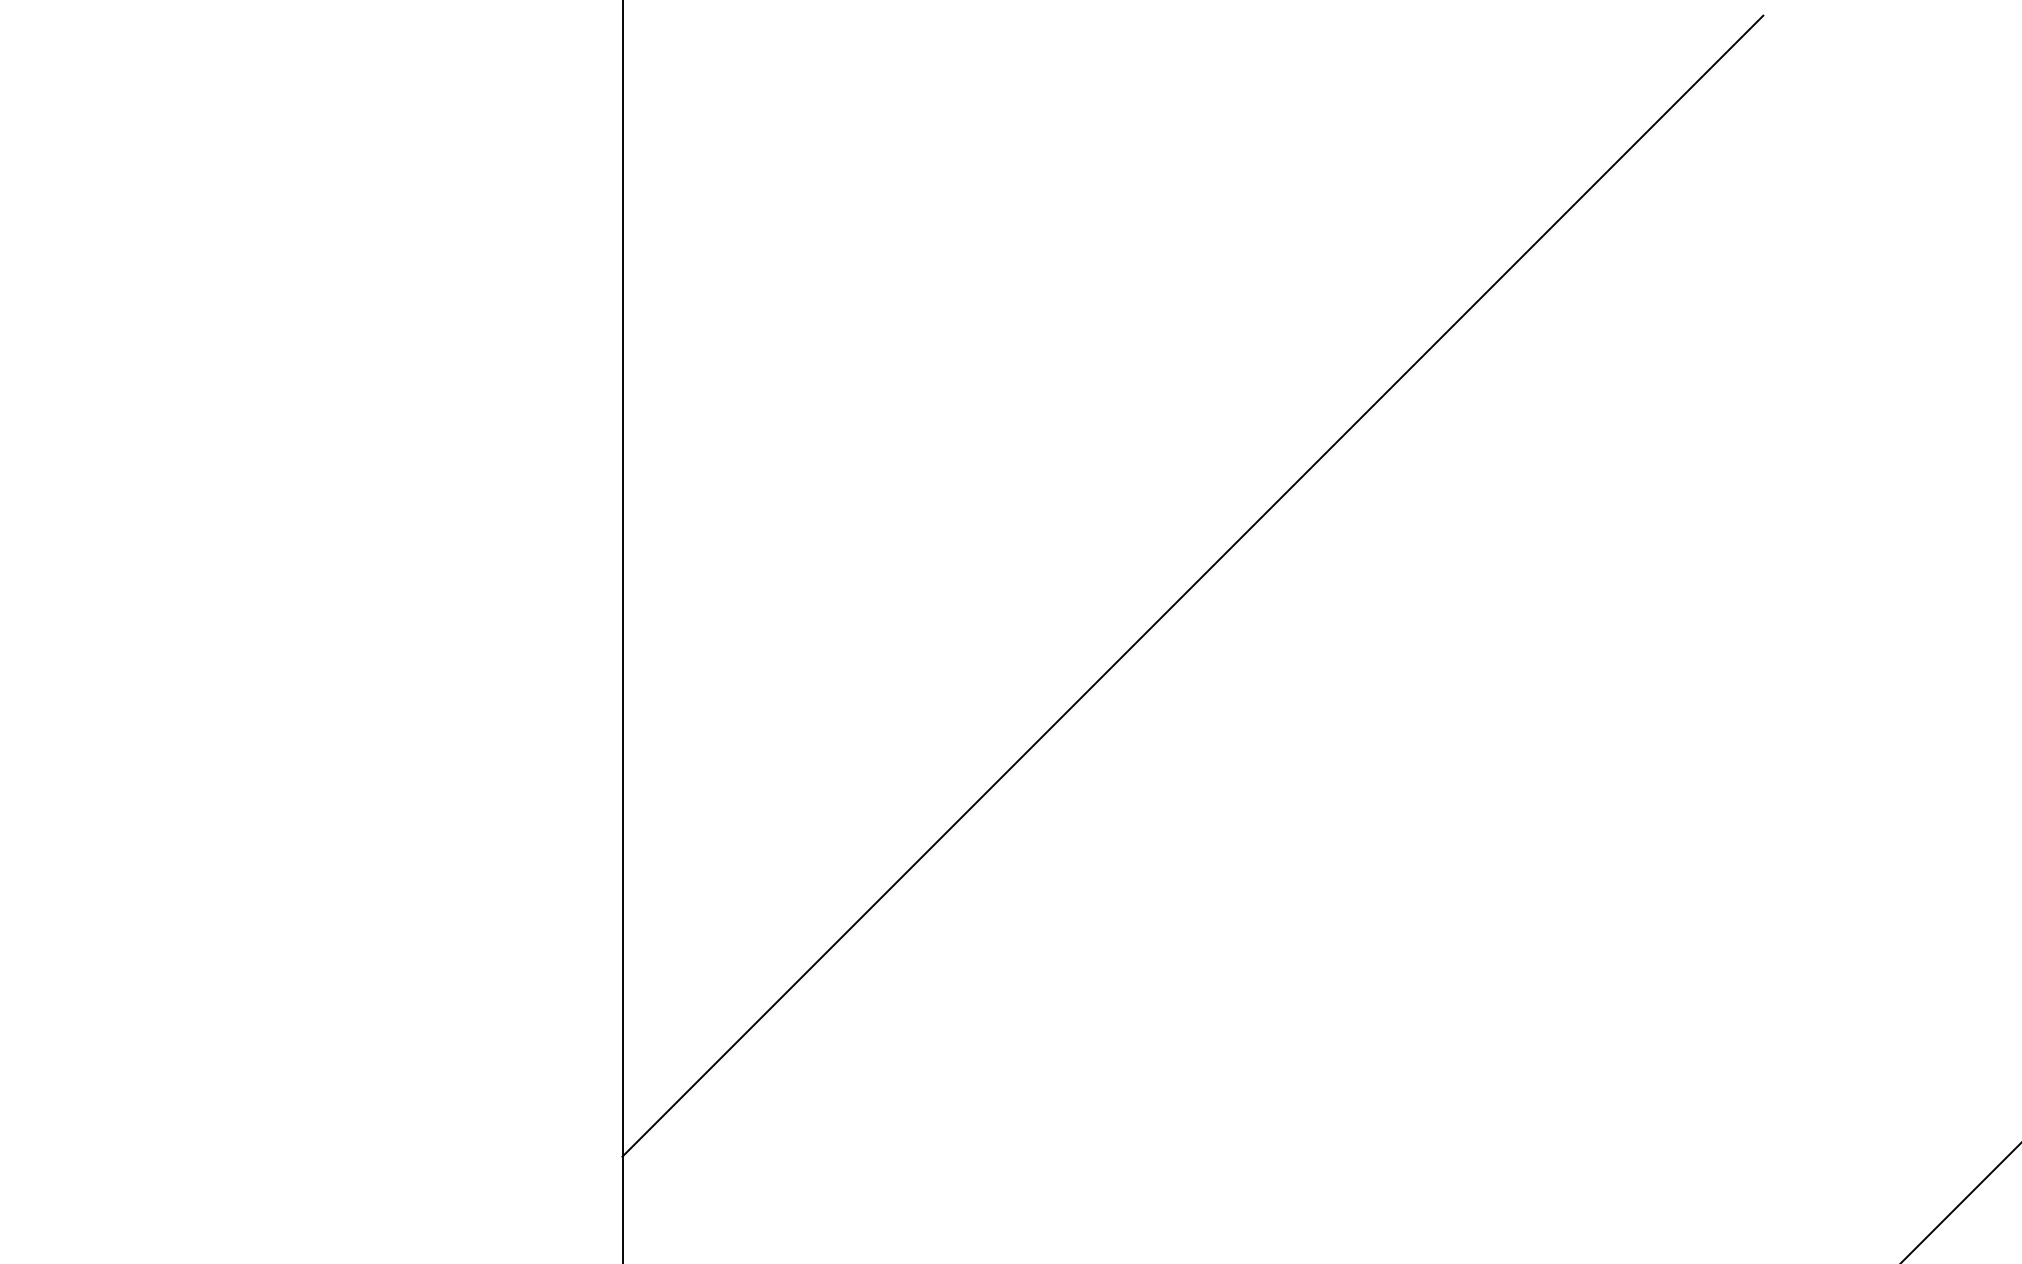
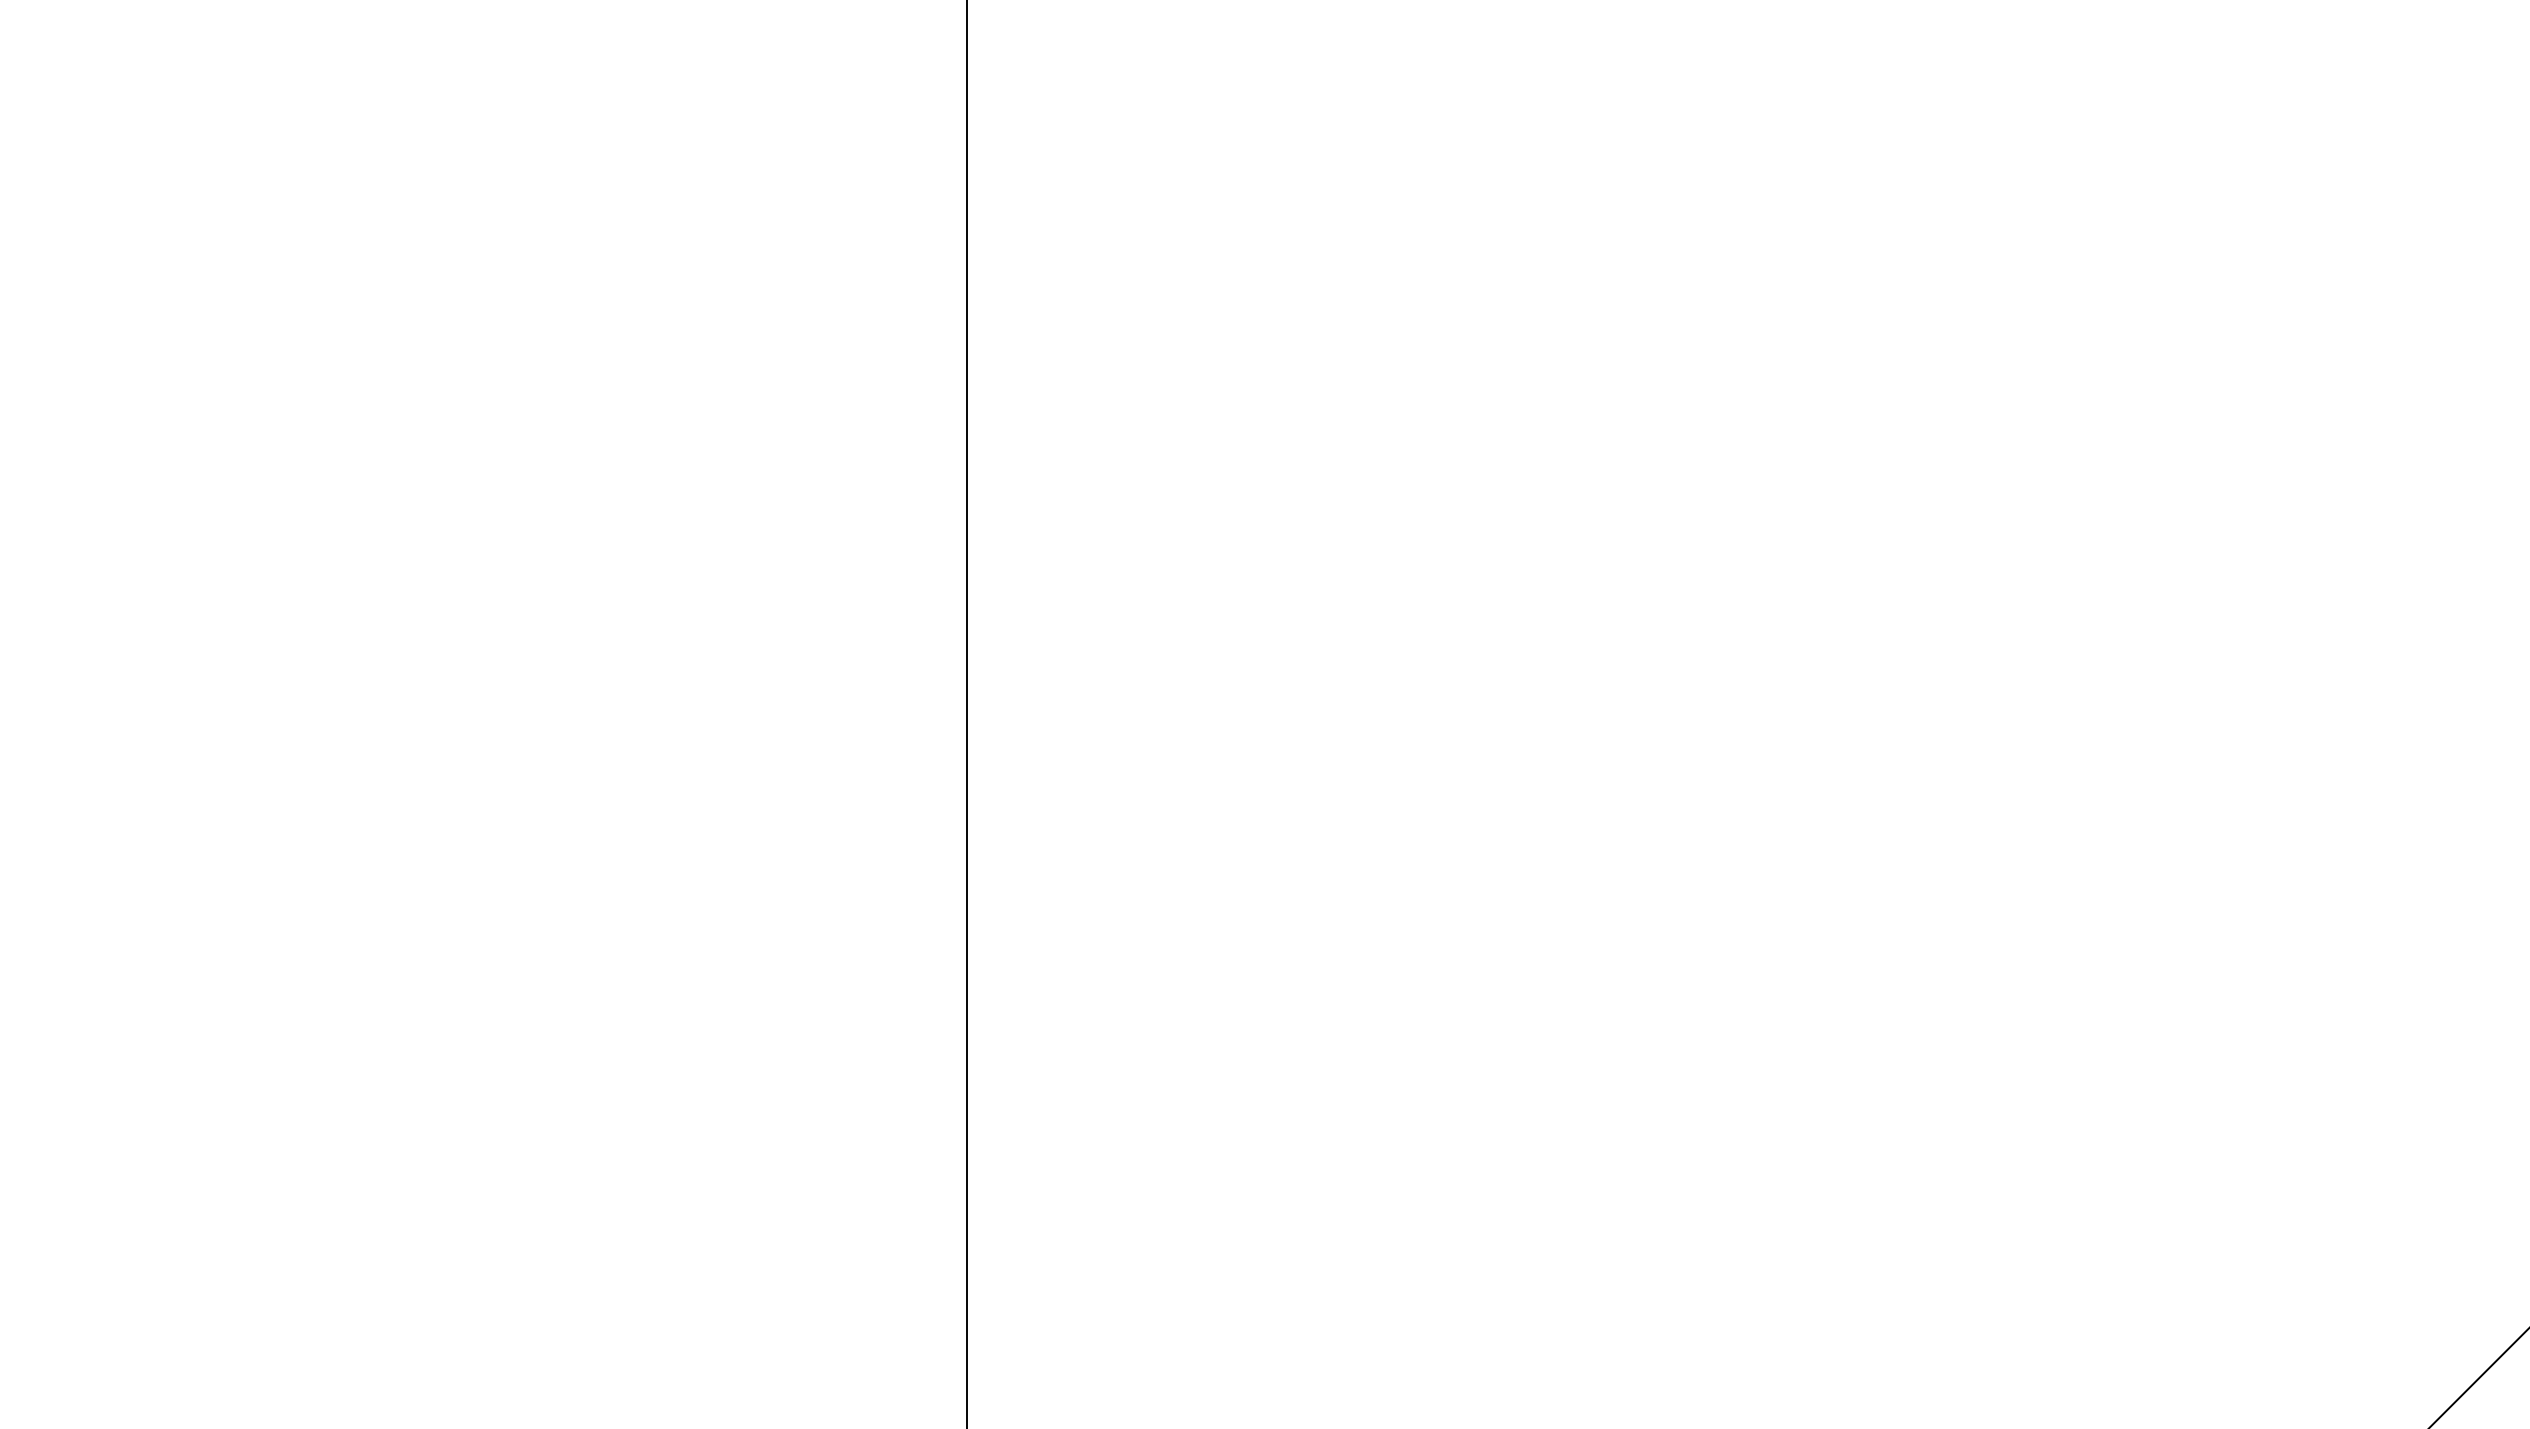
line: (1193, 585) -> (1575, 804), removed

